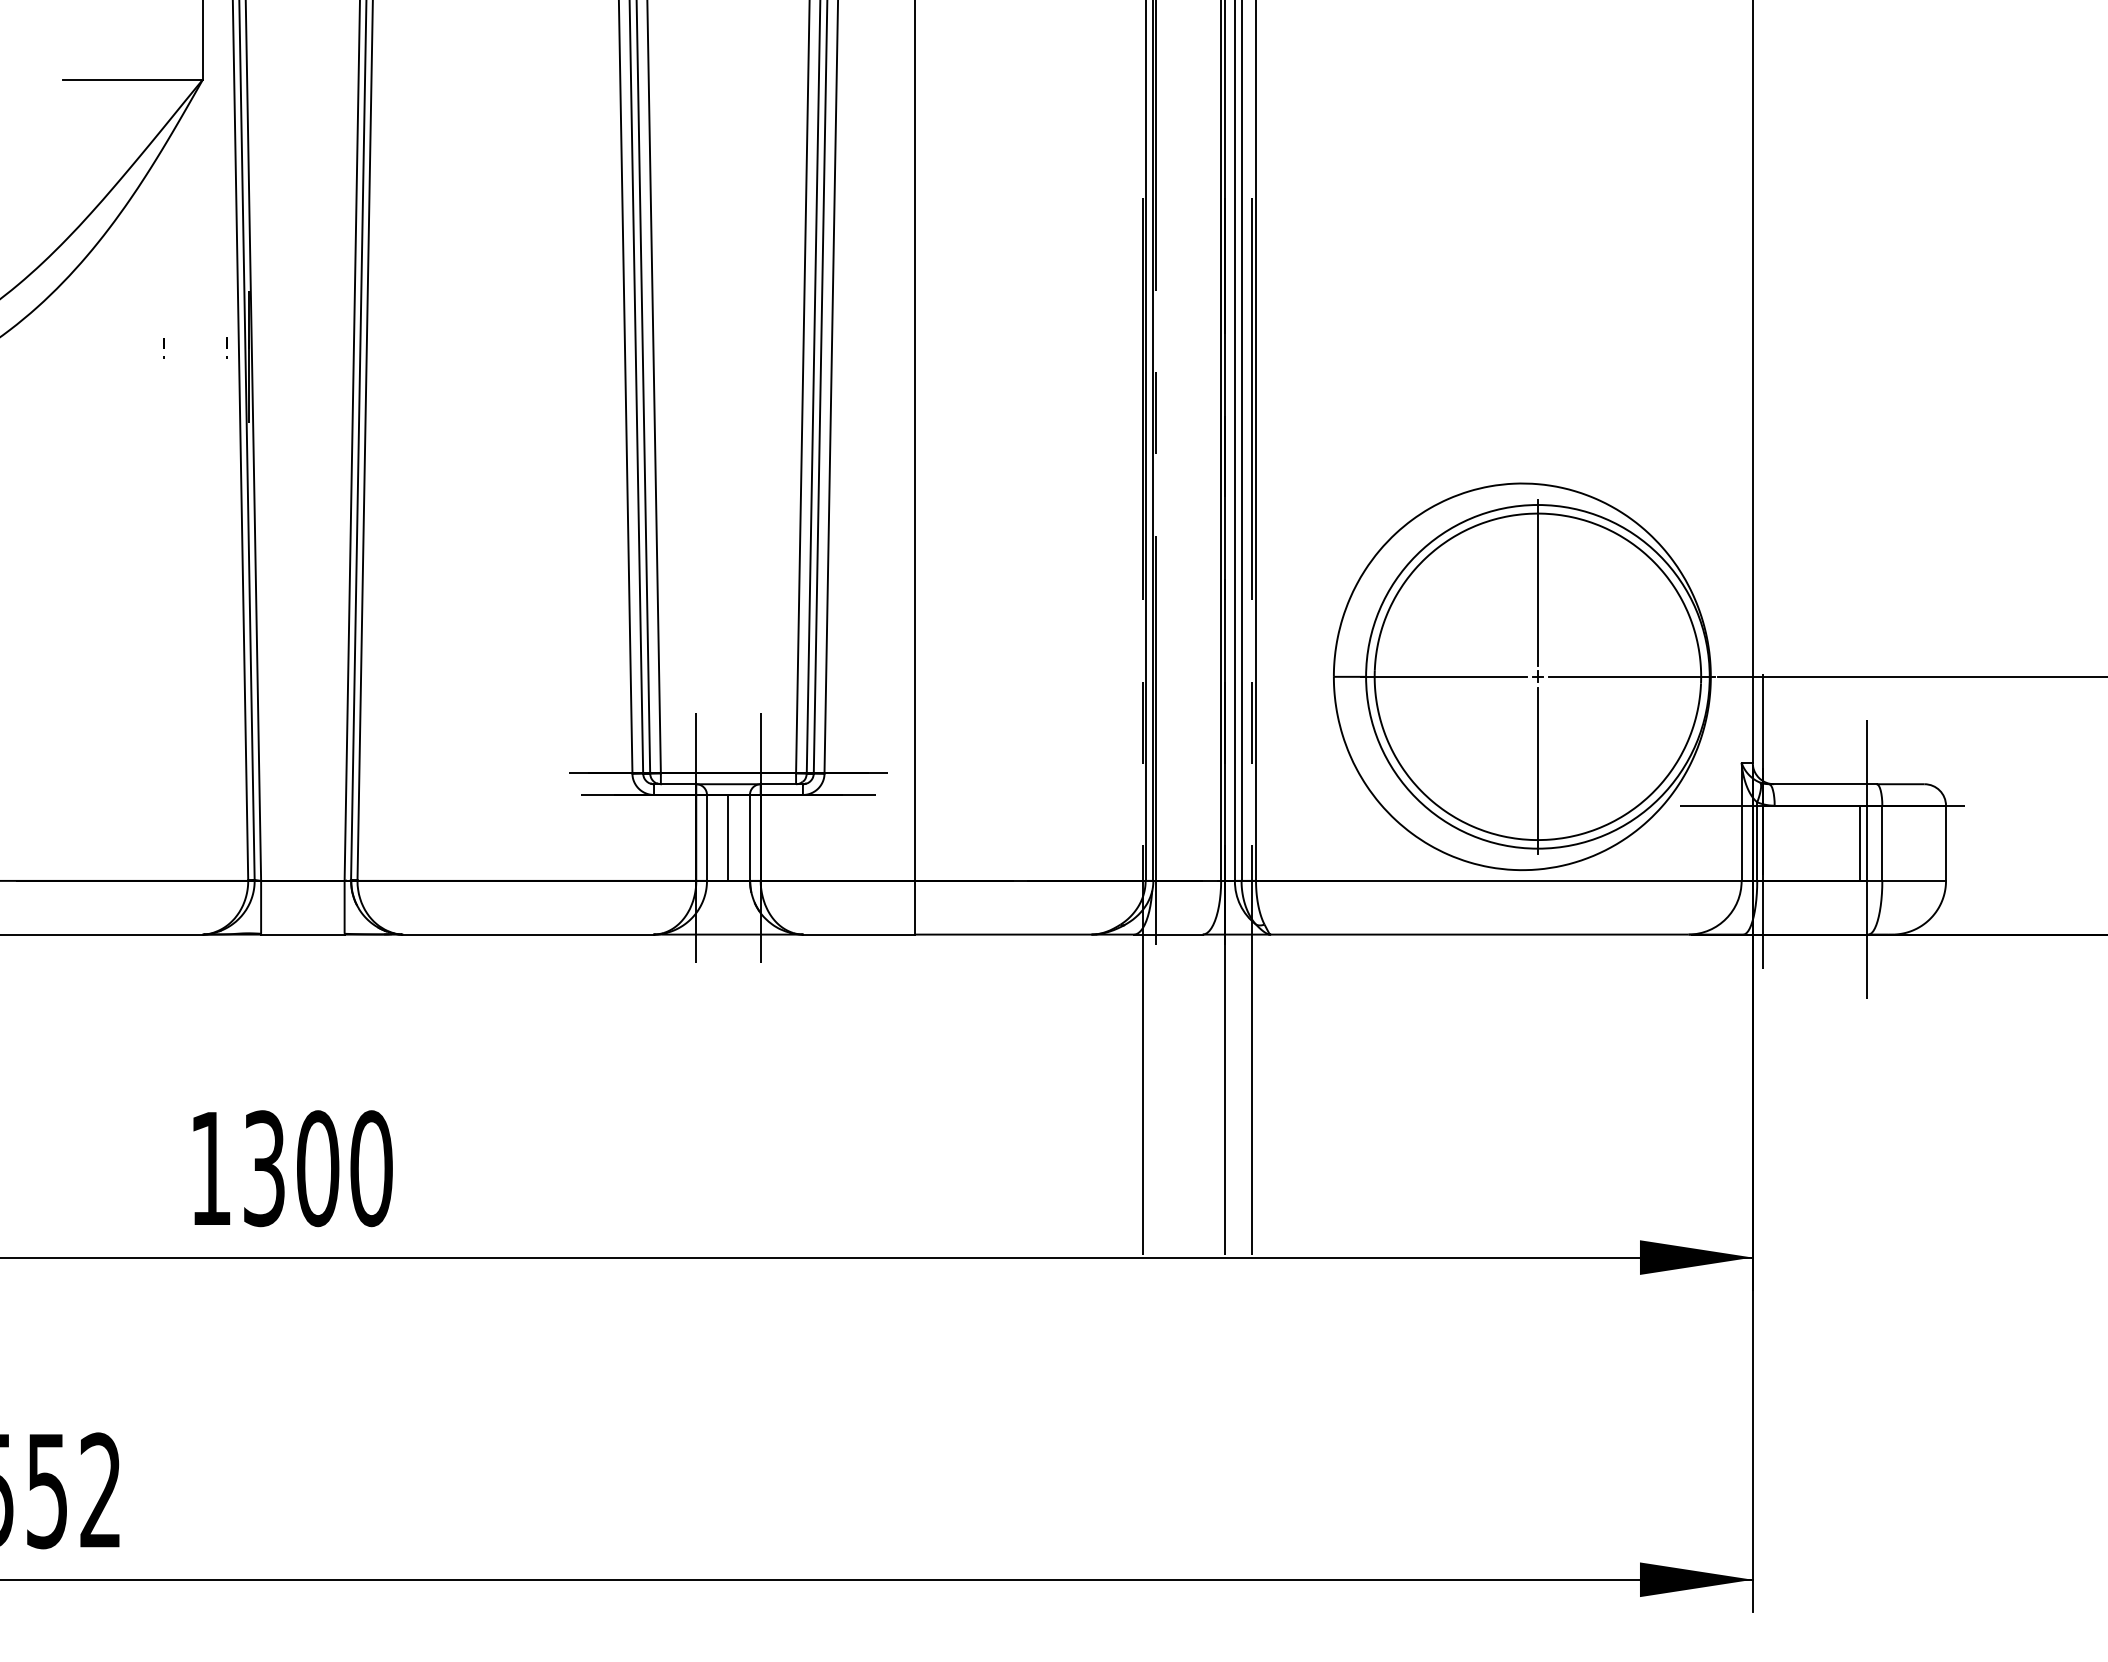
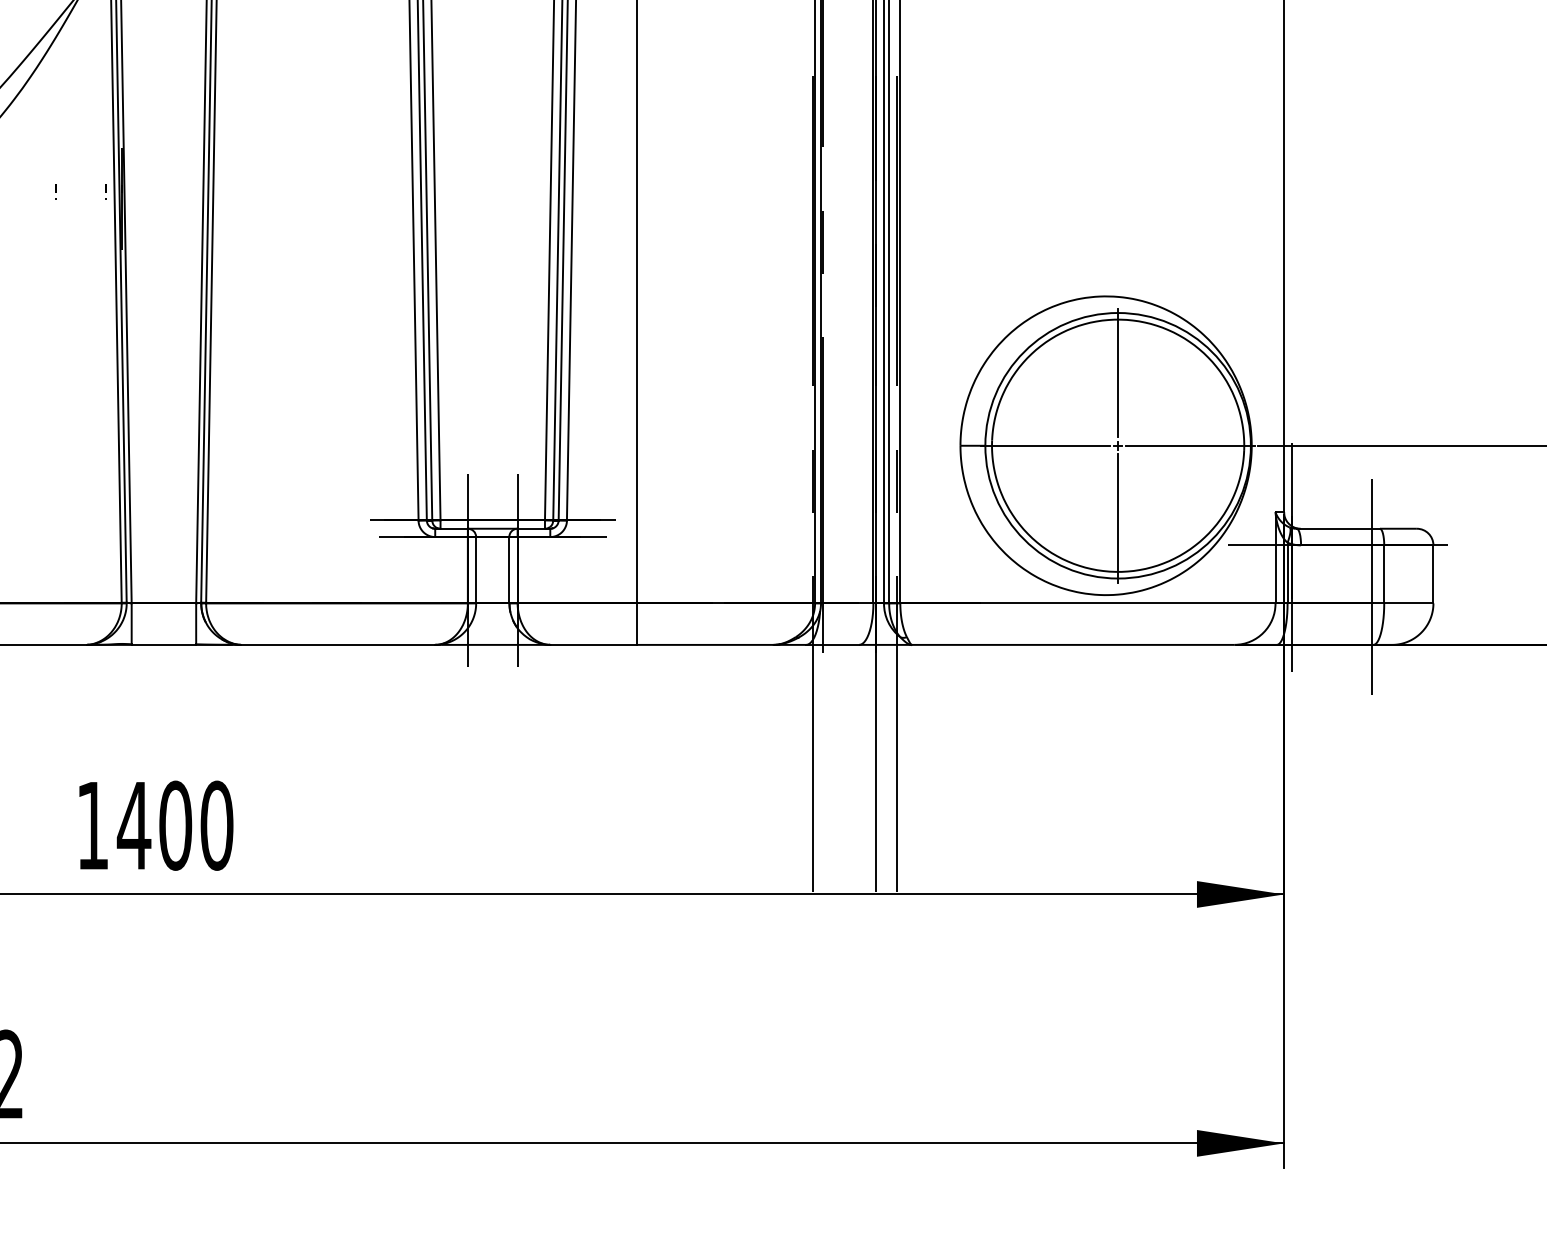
line: (728, 837) -> (492, 569), removed
line: (1860, 842) -> (1367, 573), removed
text: (264, 1168) -> (134, 825), 1300 -> 1400

